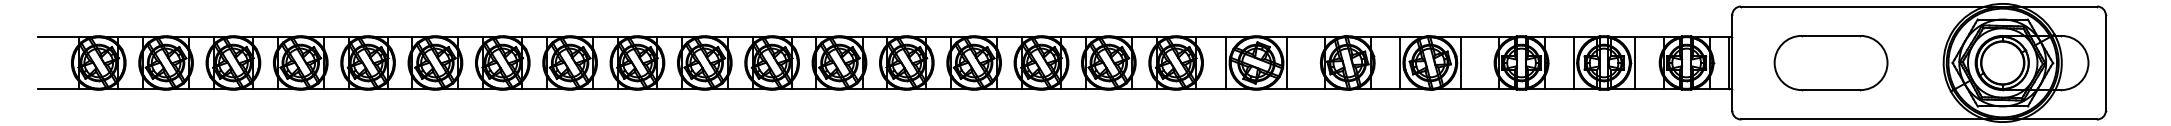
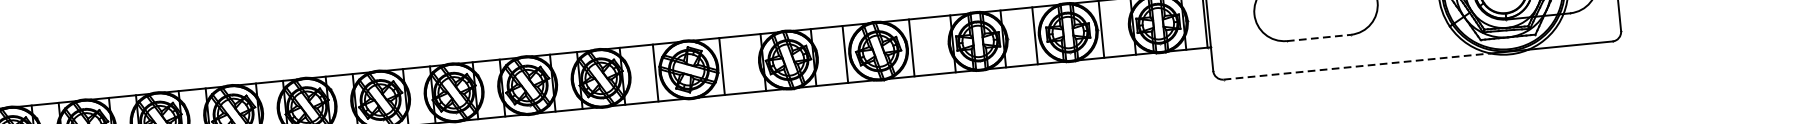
line: (1831, 90) -> (1319, 38), solid -> dashed
line: (1863, 119) -> (1357, 66), solid -> dashed

